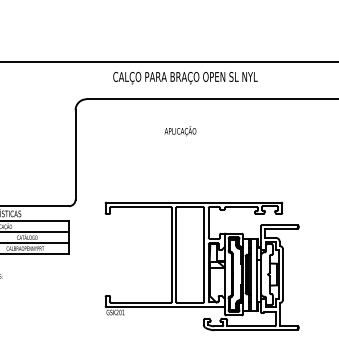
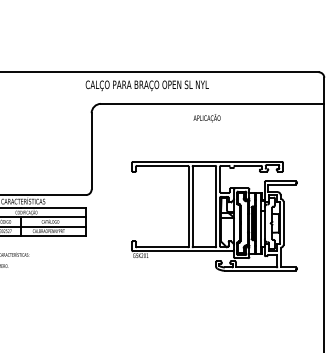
text: (184, 77) -> (146, 85), moved
text: (179, 131) -> (206, 118), moved
part: (202, 266) -> (214, 216), moved

